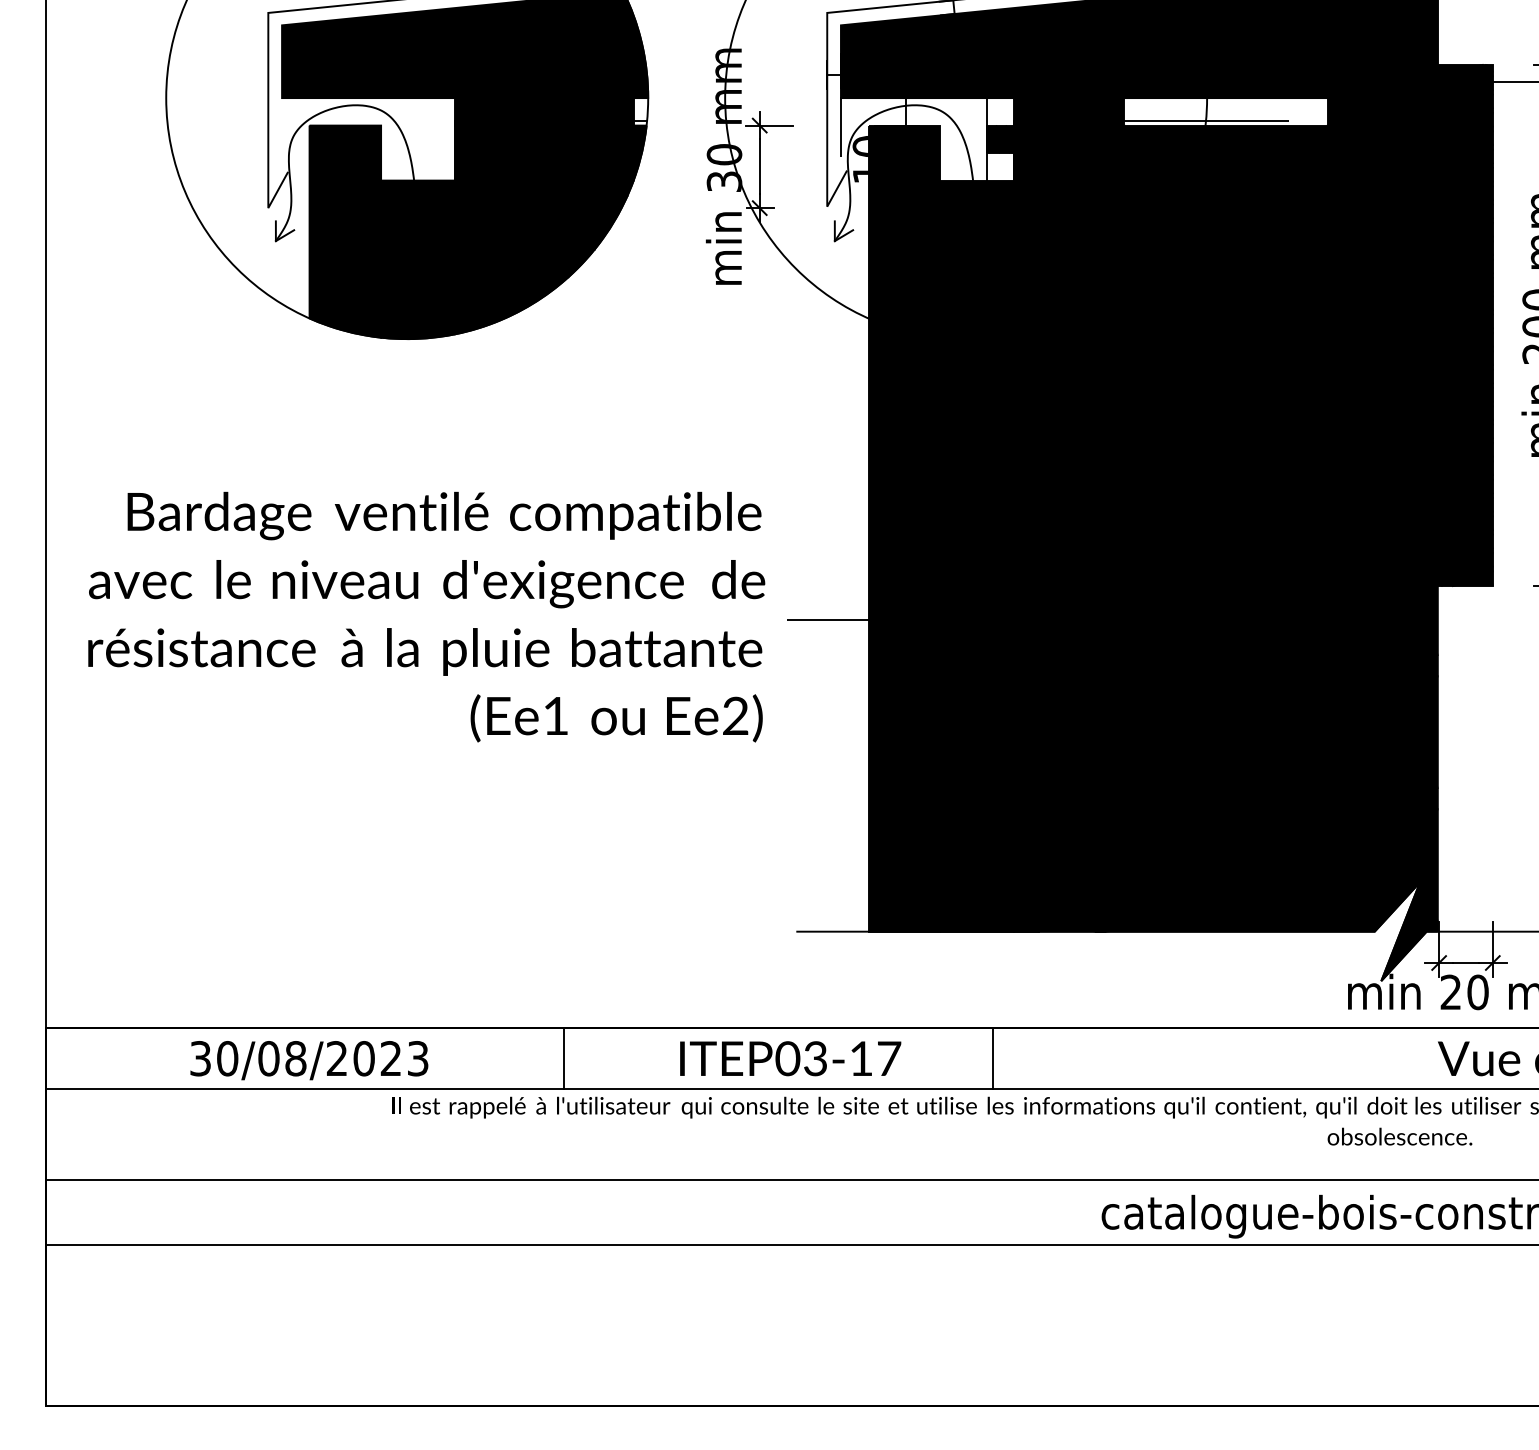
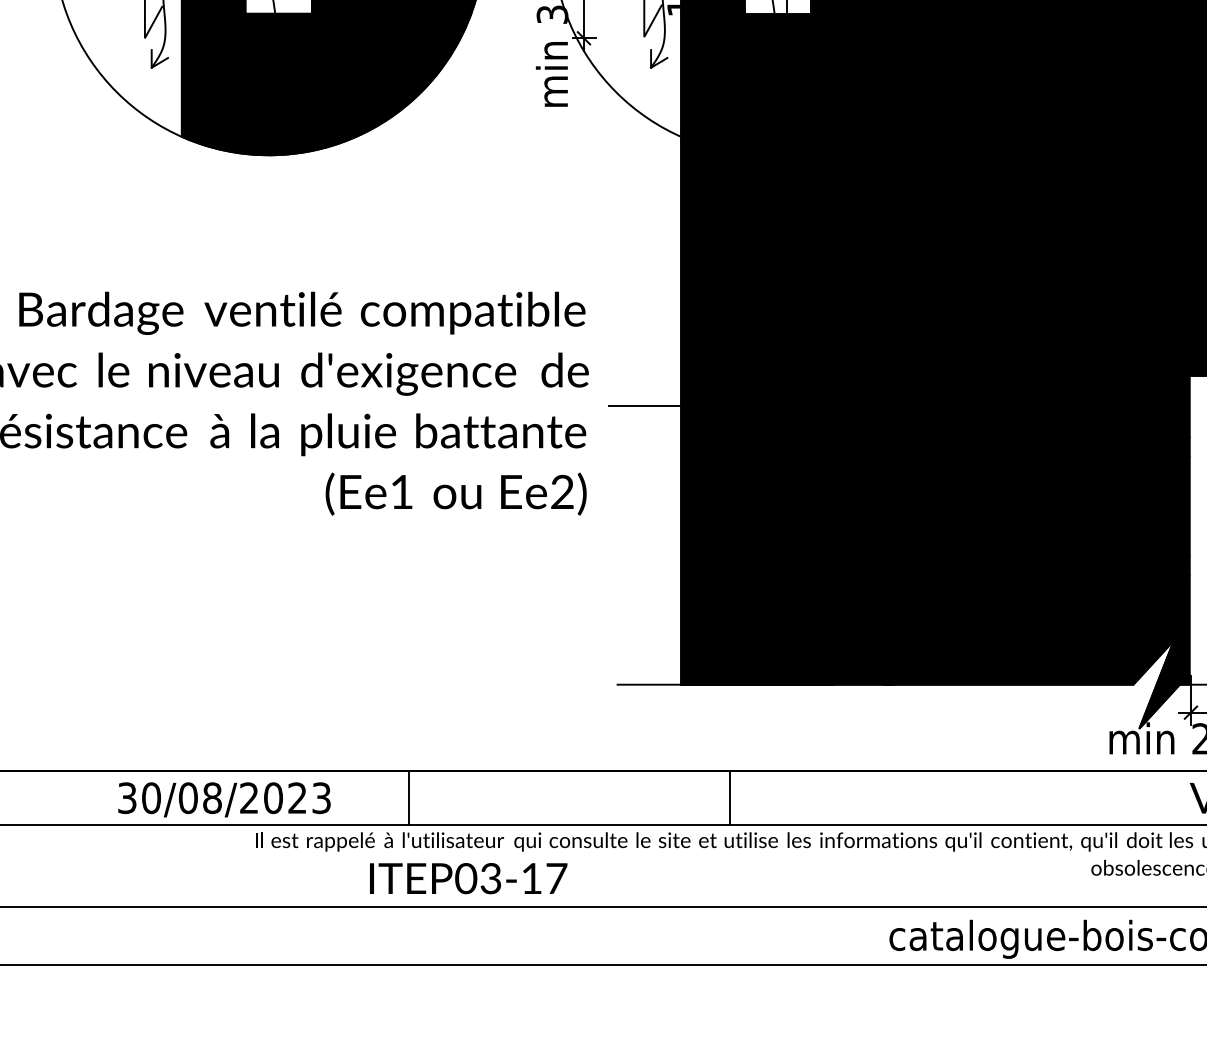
text: (790, 1058) -> (468, 878), moved
line: (993, 1058) -> (730, 798), moved
text: (309, 1060) -> (224, 799), moved

